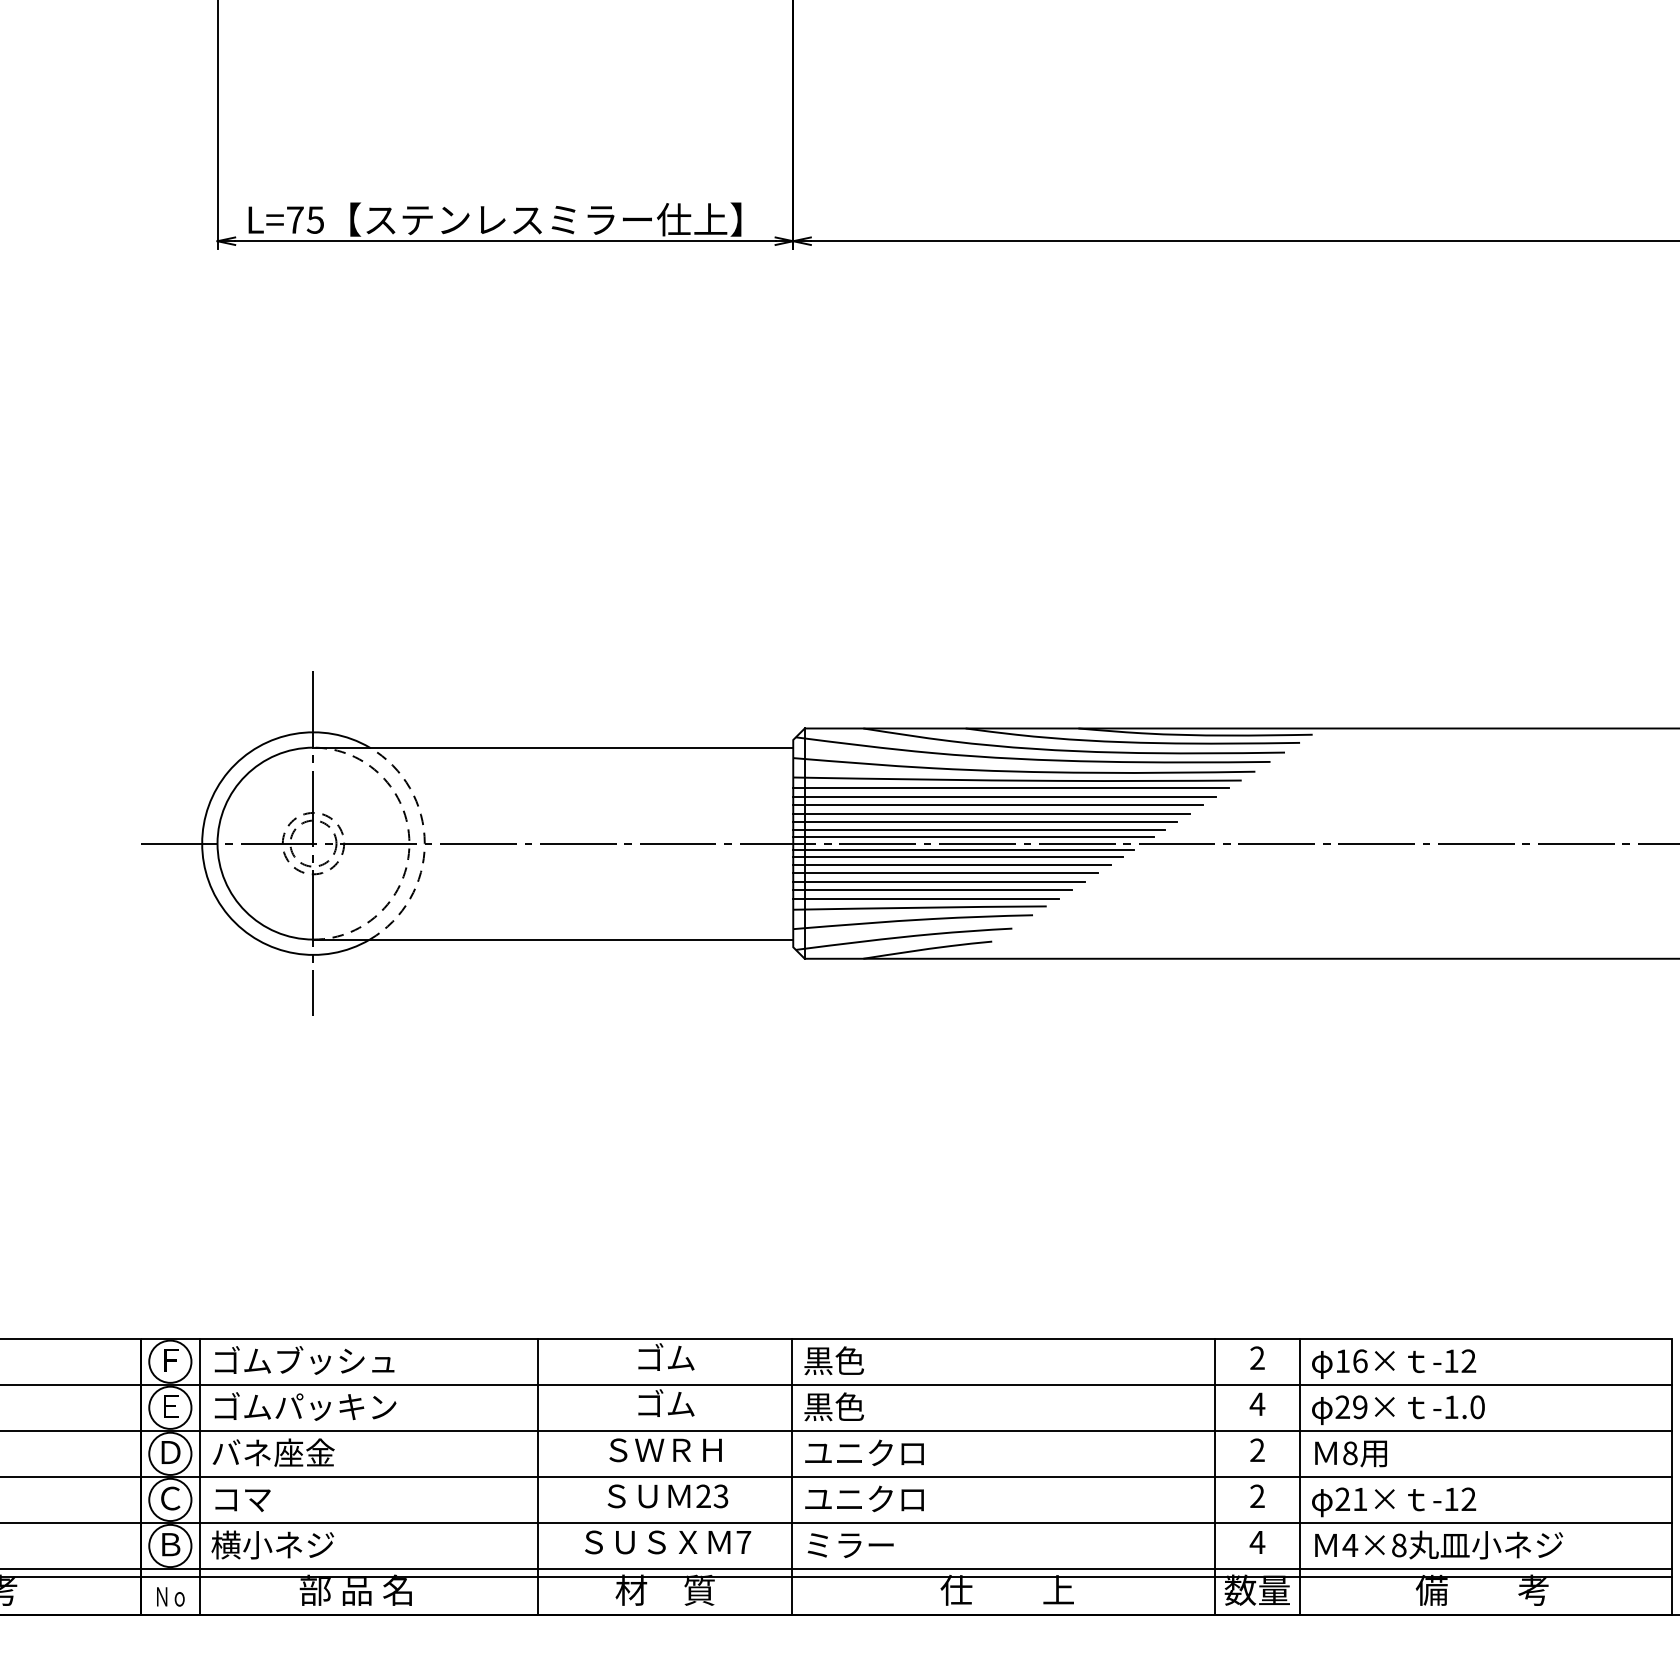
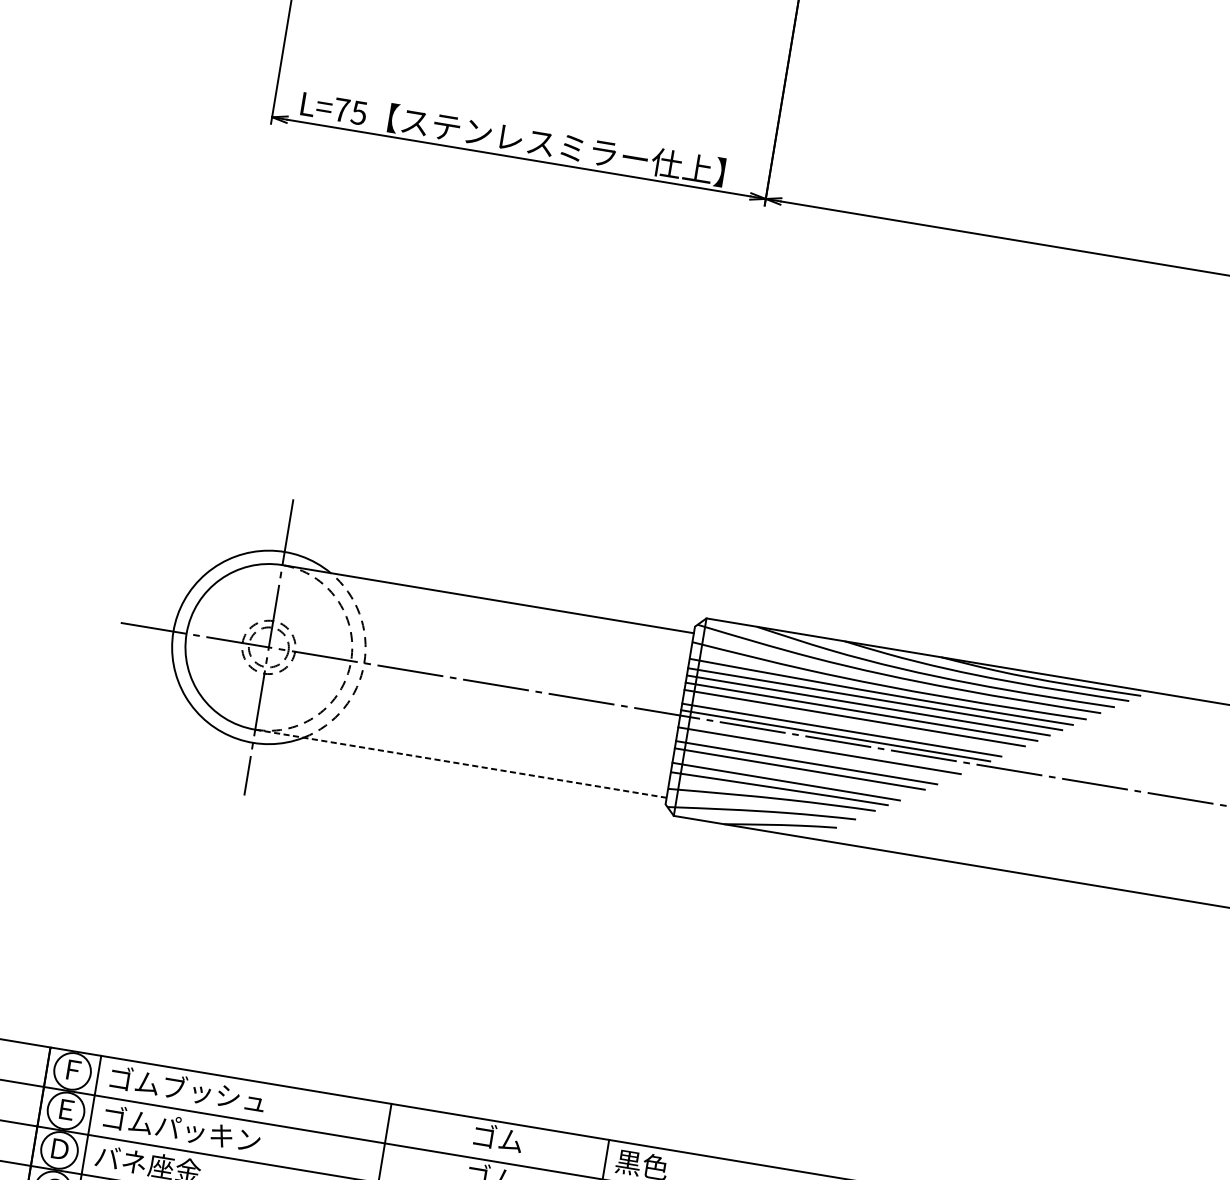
line: (985, 822) -> (848, 724), removed
line: (963, 849) -> (825, 744), removed
line: (951, 865) -> (812, 756), removed
line: (932, 890) -> (793, 775), removed
line: (553, 939) -> (461, 763), solid -> dashed

